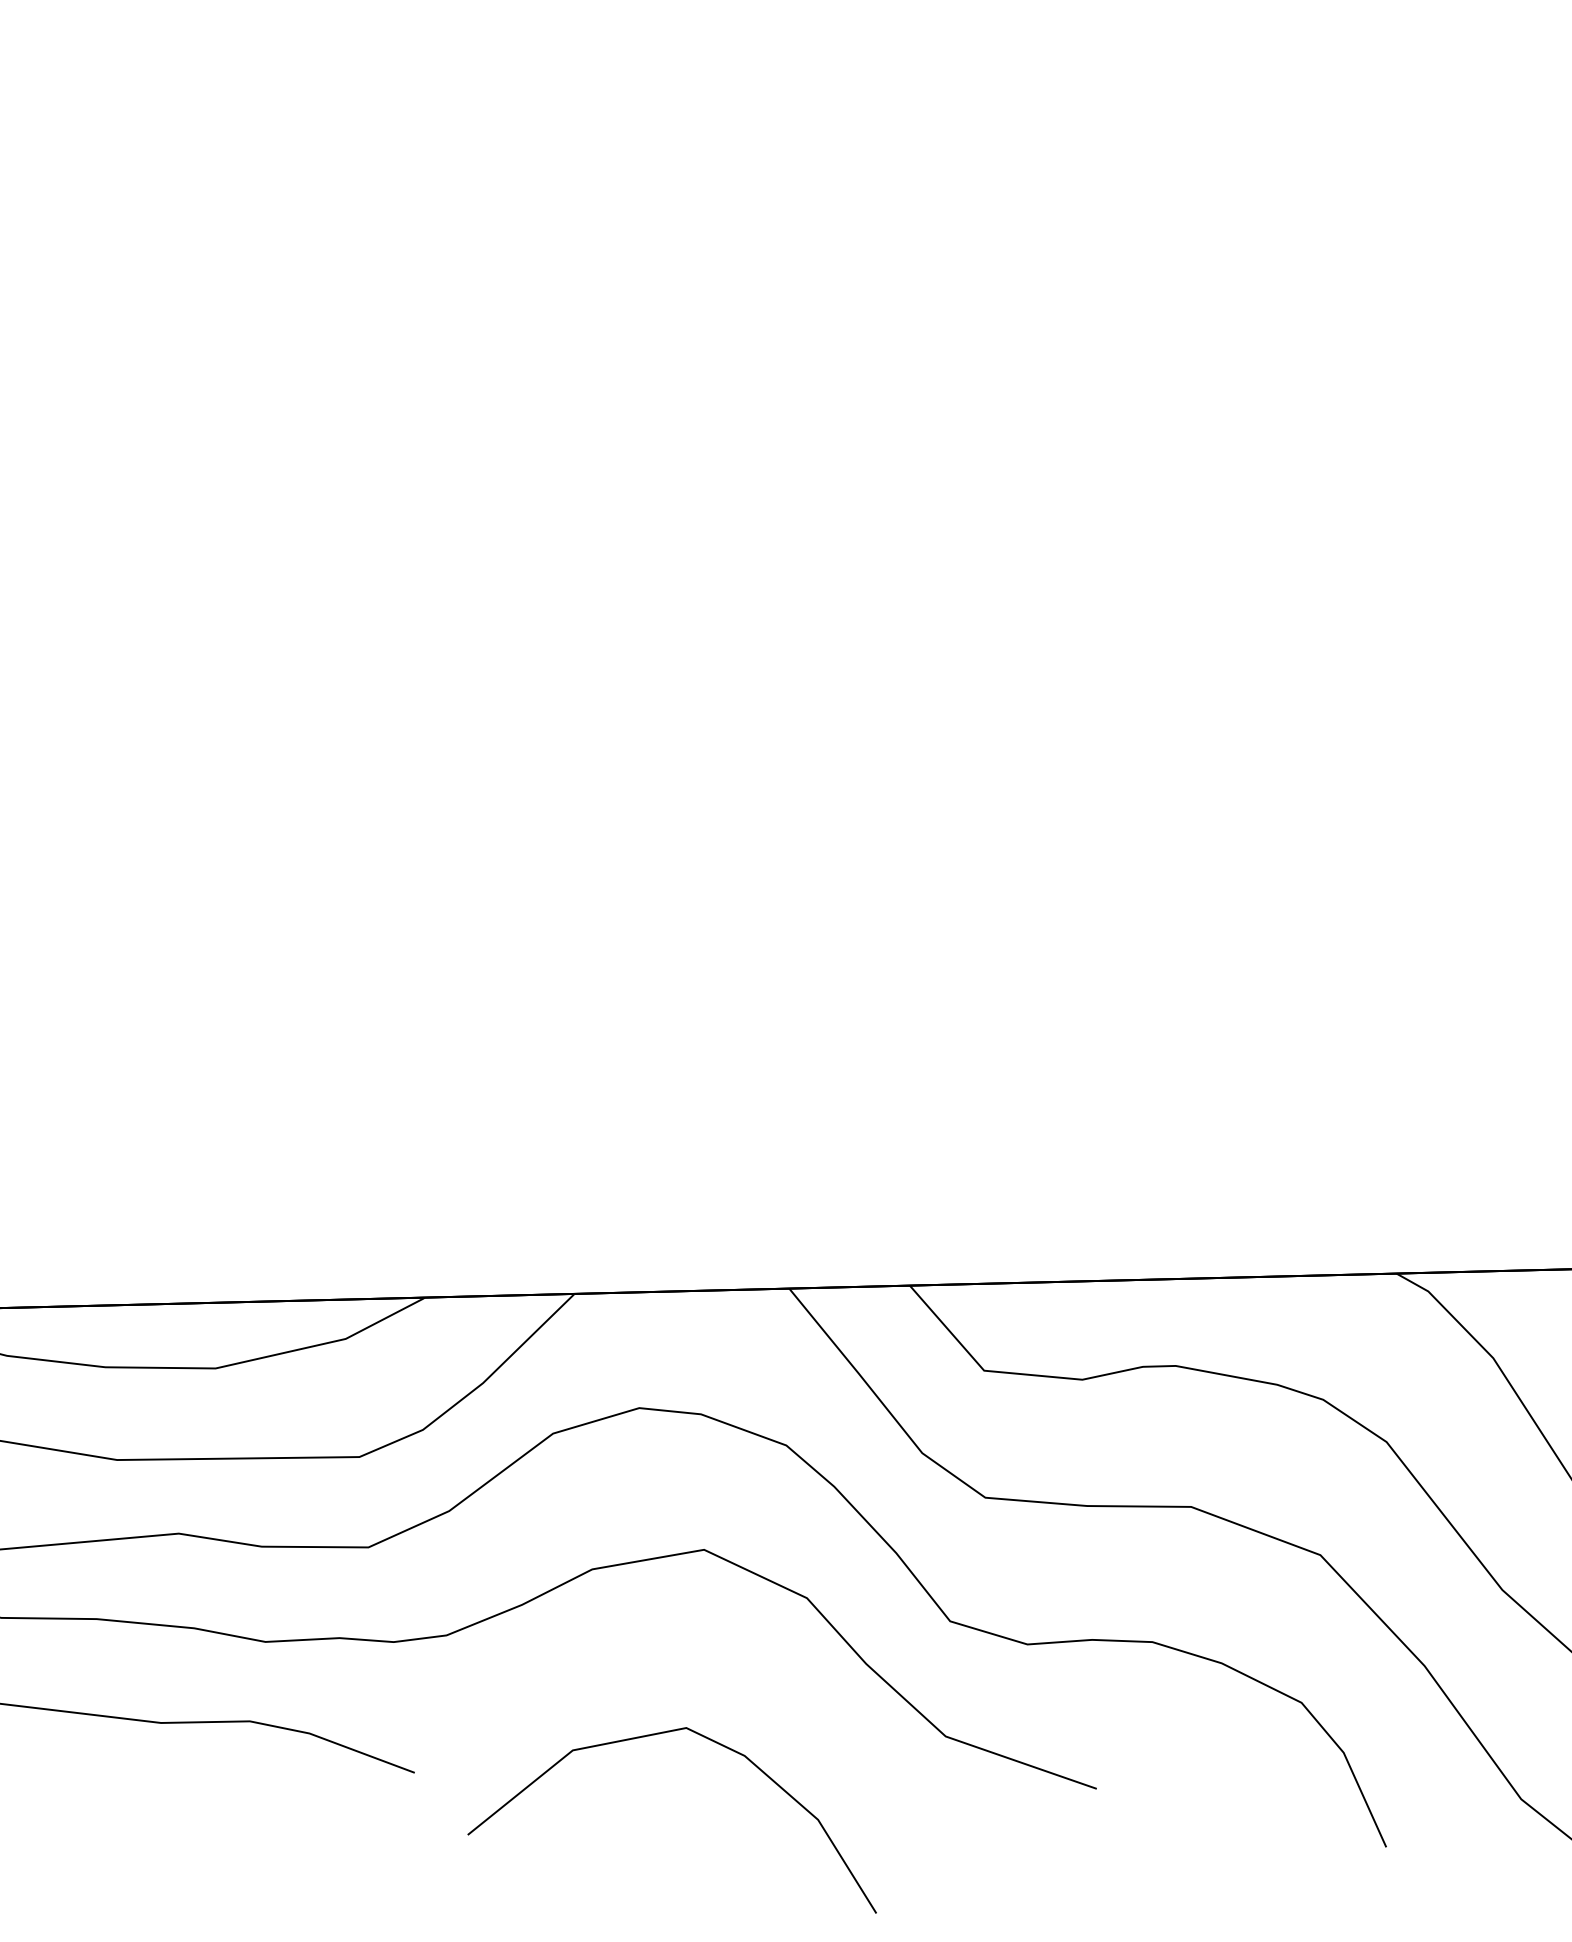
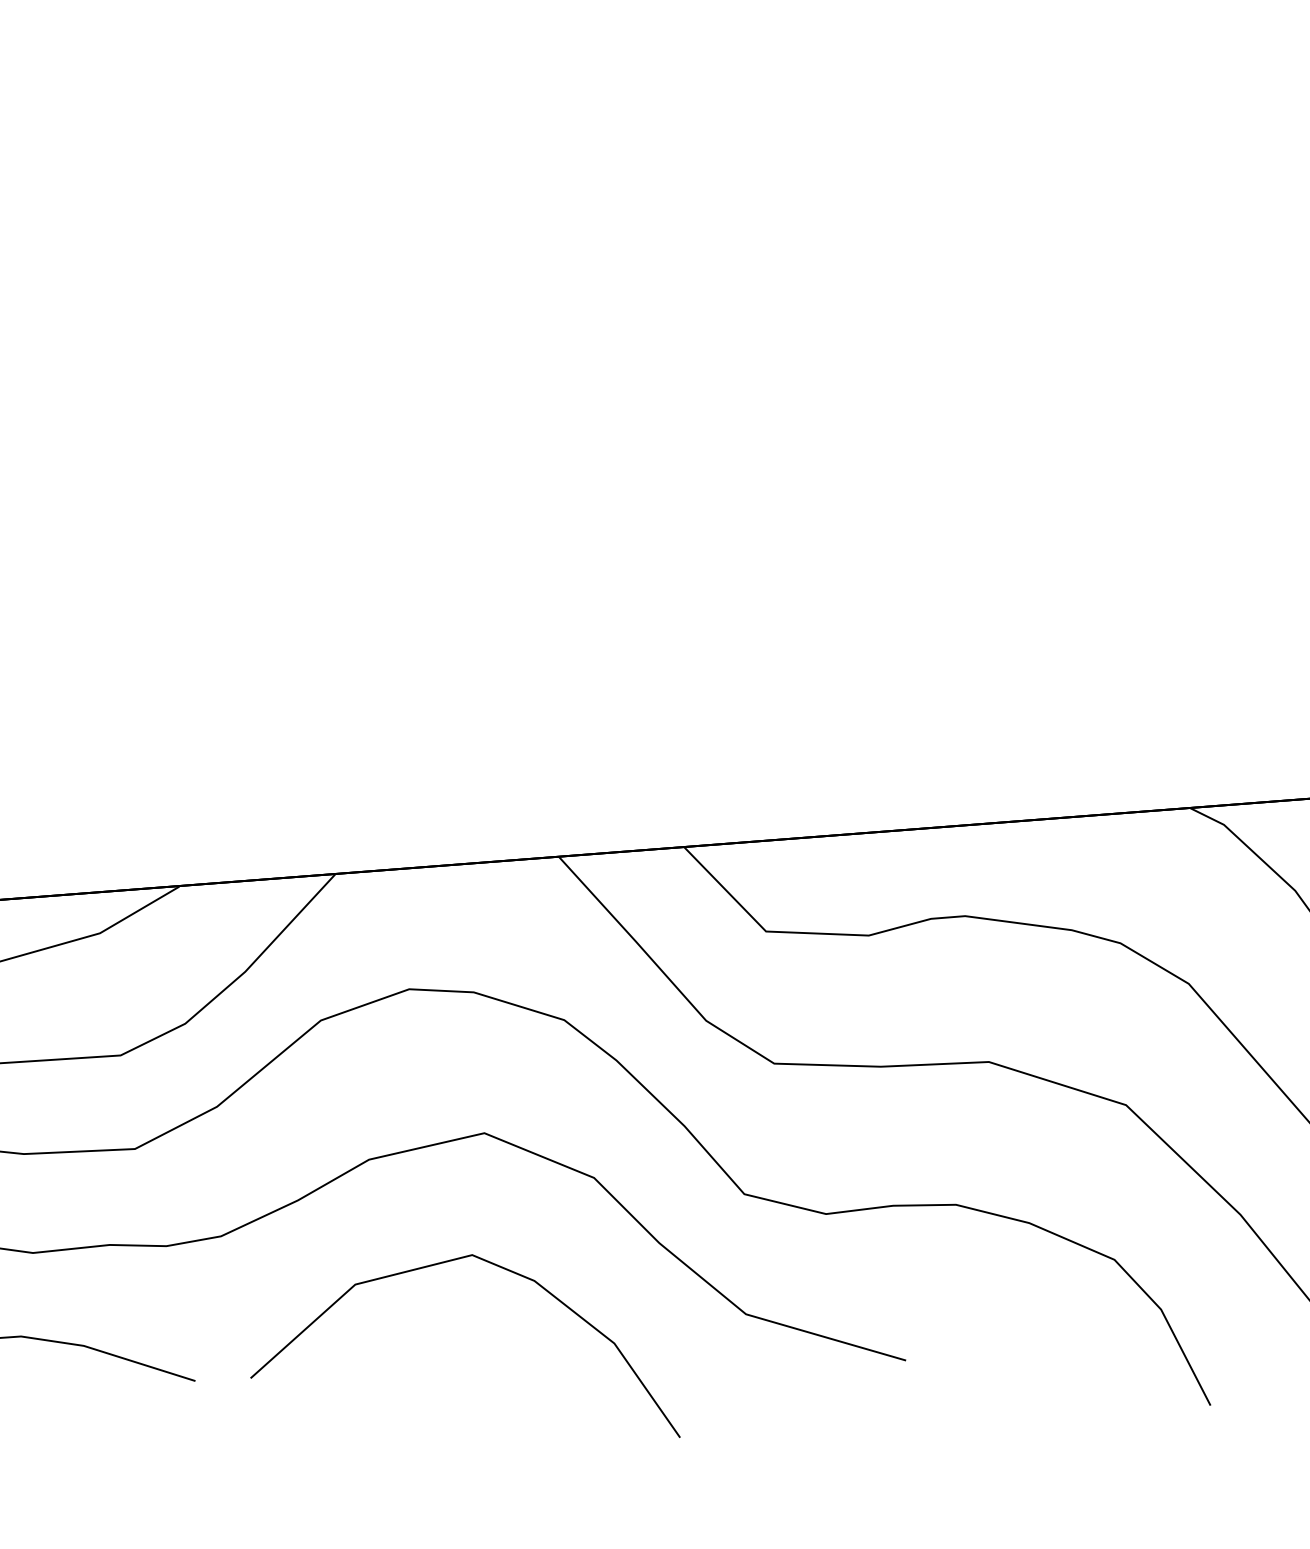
curve: (654, 1735) -> (439, 1264), moved

